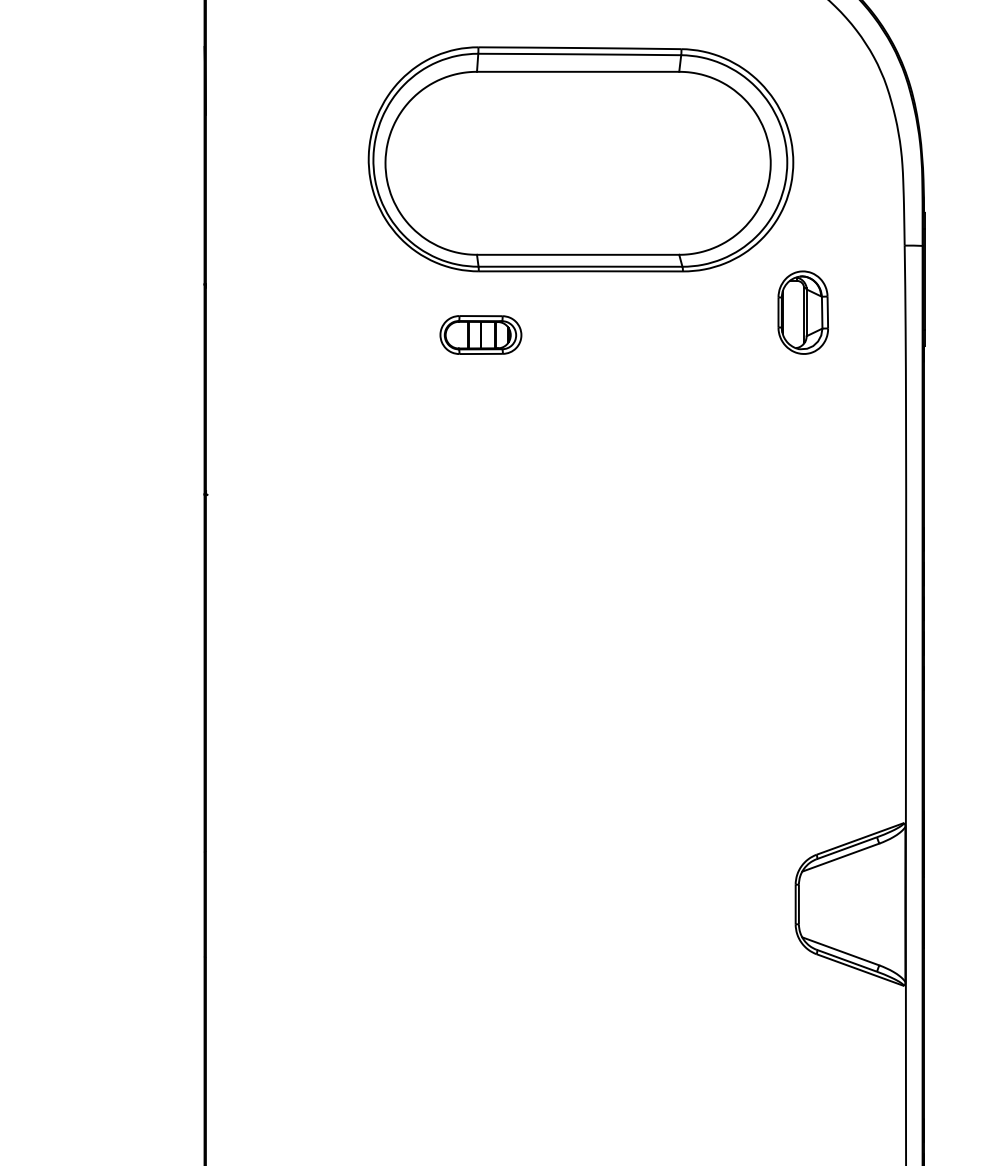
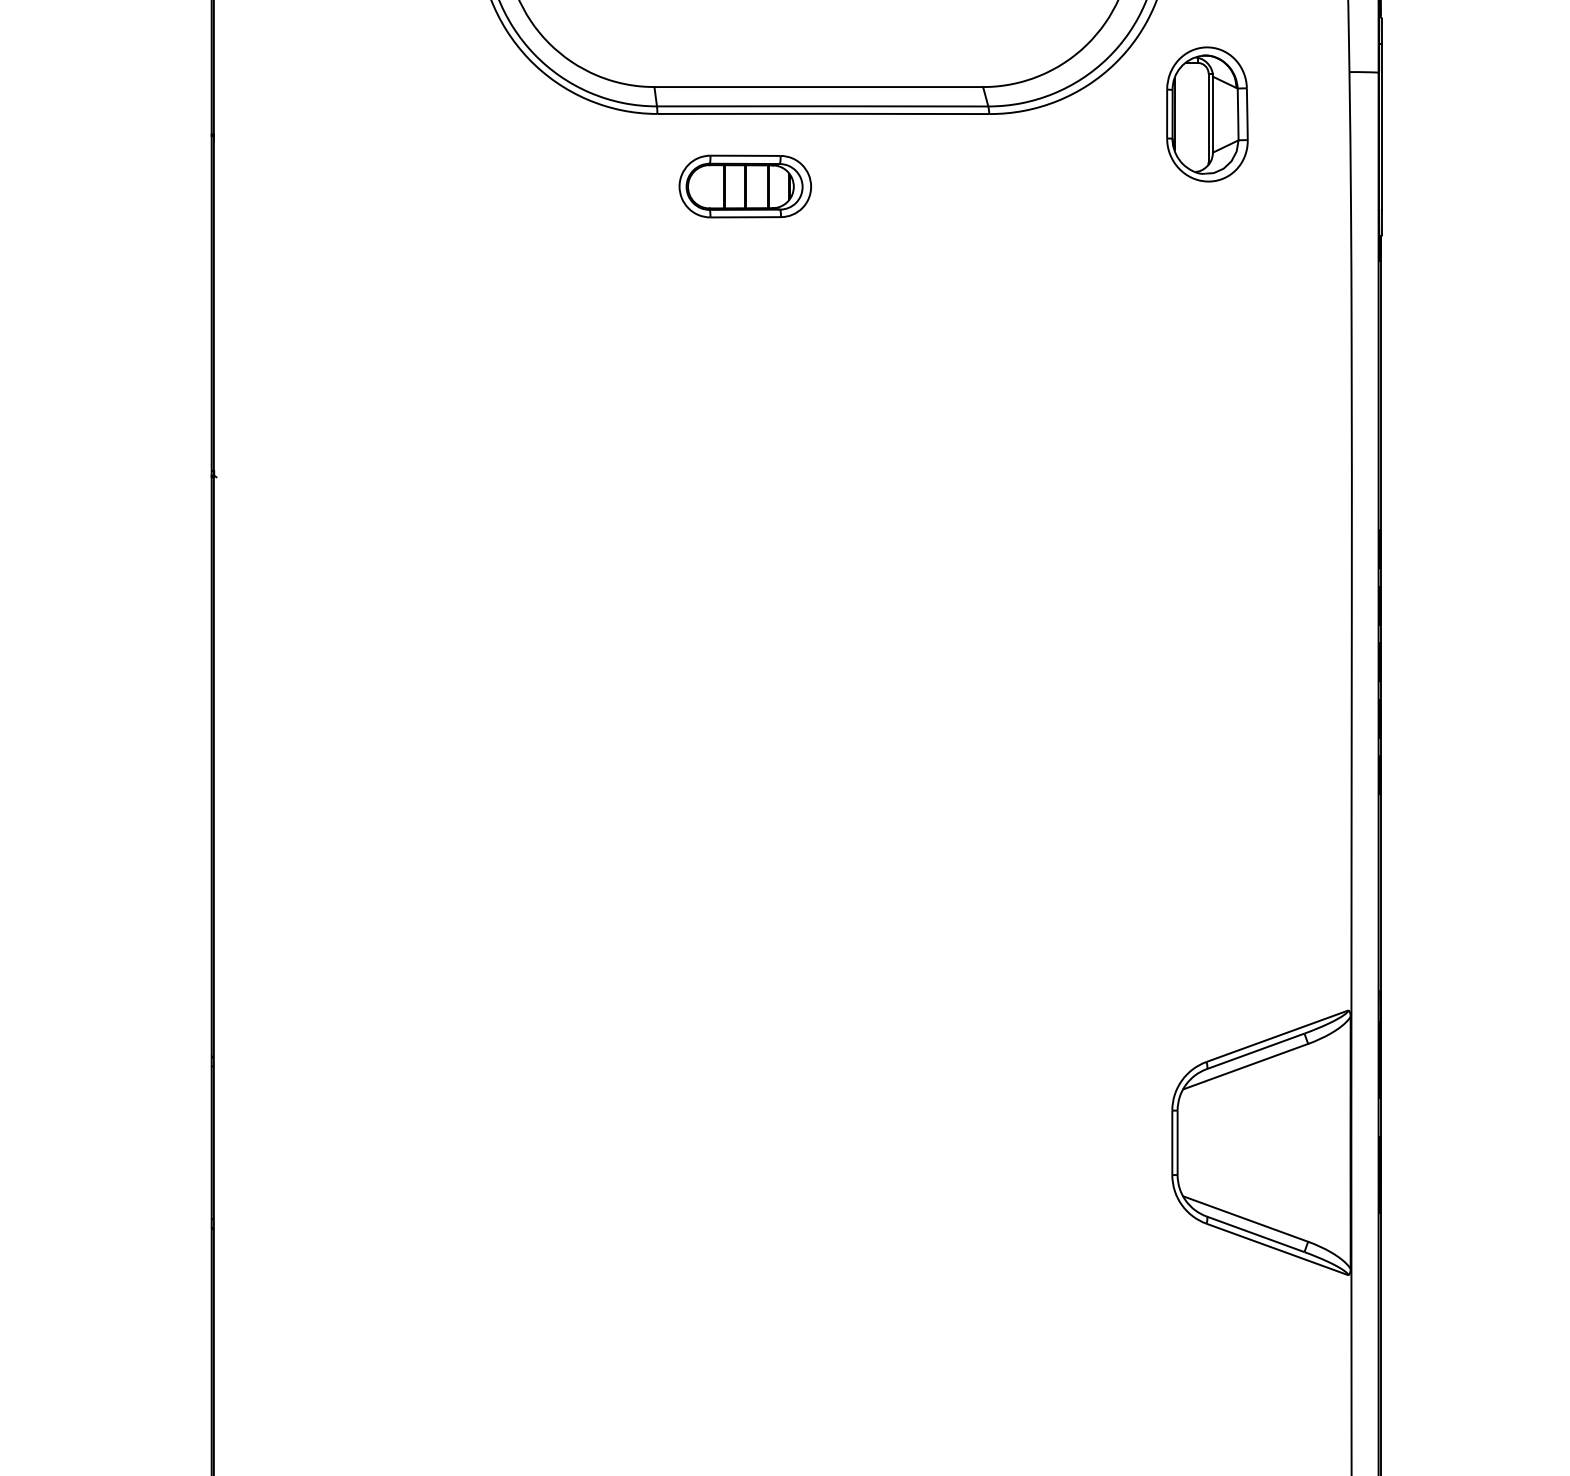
part: (802, 312) -> (1206, 114), moved
part: (480, 334) -> (744, 185), moved

